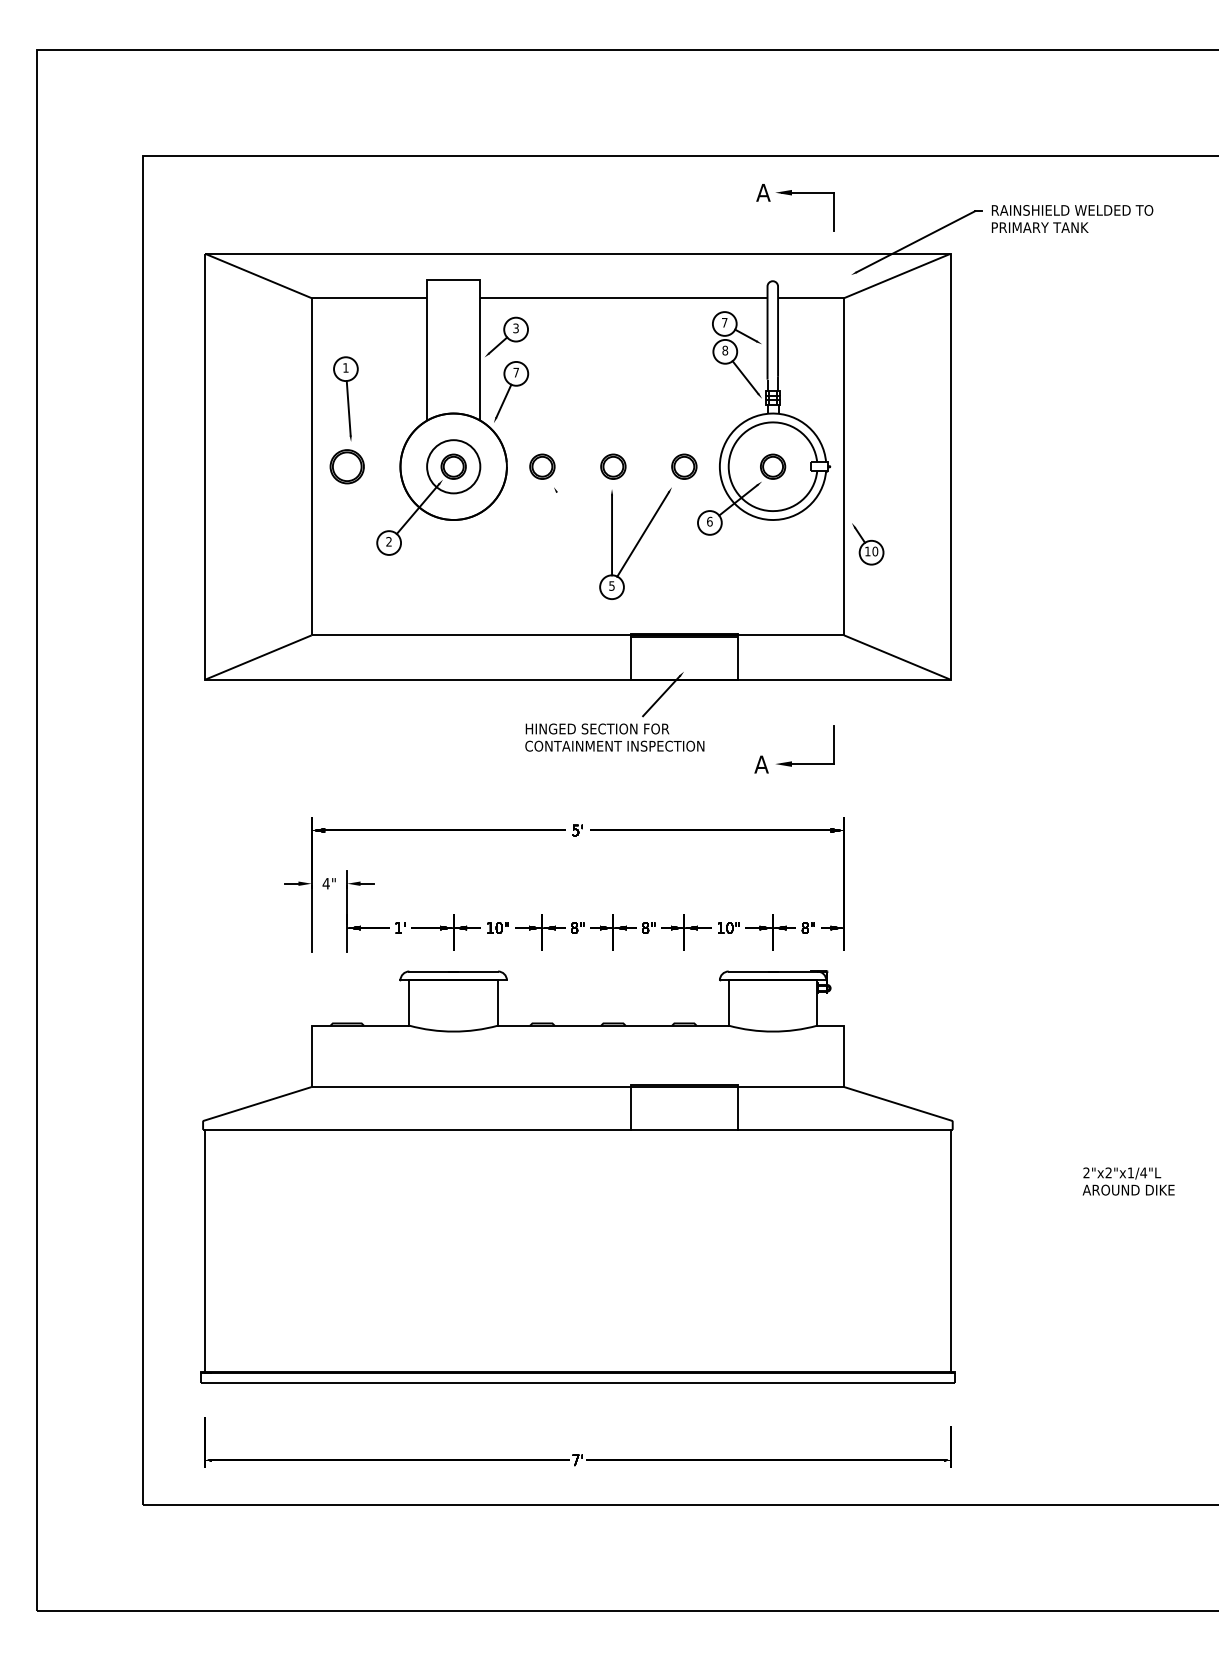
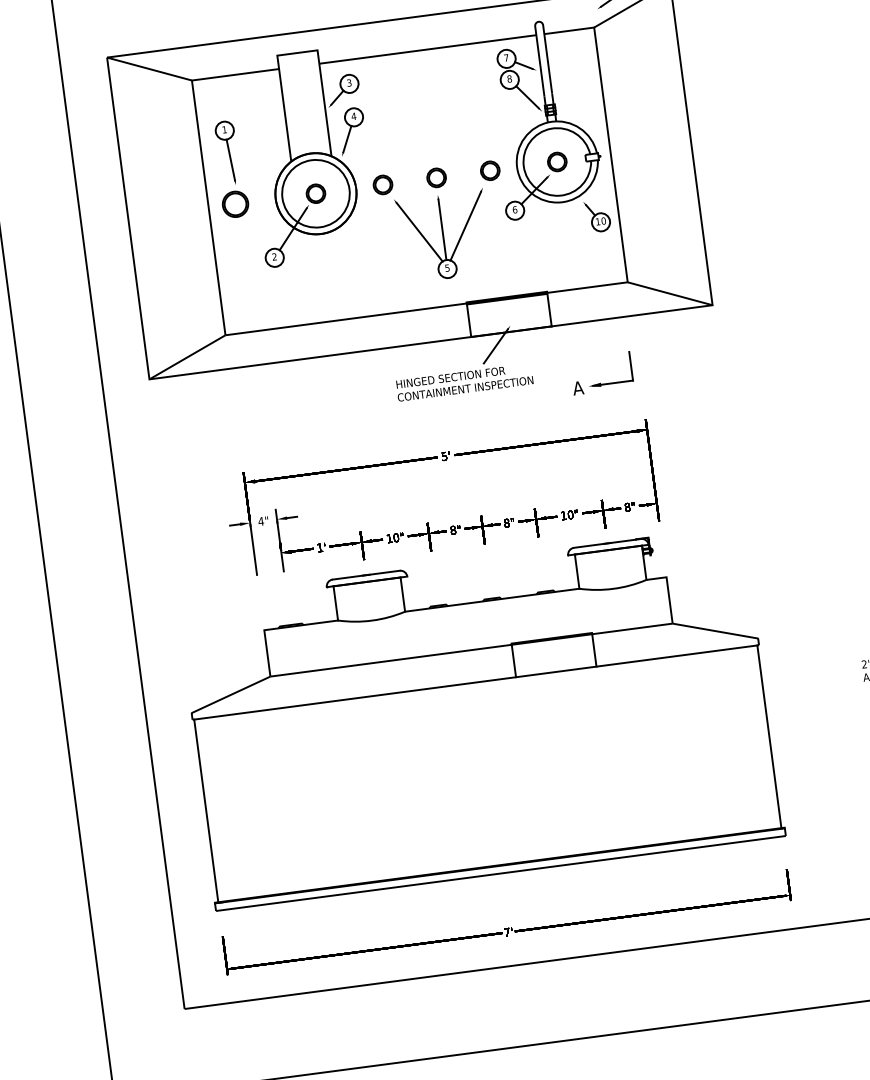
text: (516, 372) -> (354, 116), 7 -> 4
circle: (453, 466) -> (315, 193), size x1.67
line: (581, 534) -> (419, 232), added
part: (868, 544) -> (597, 216), moved

